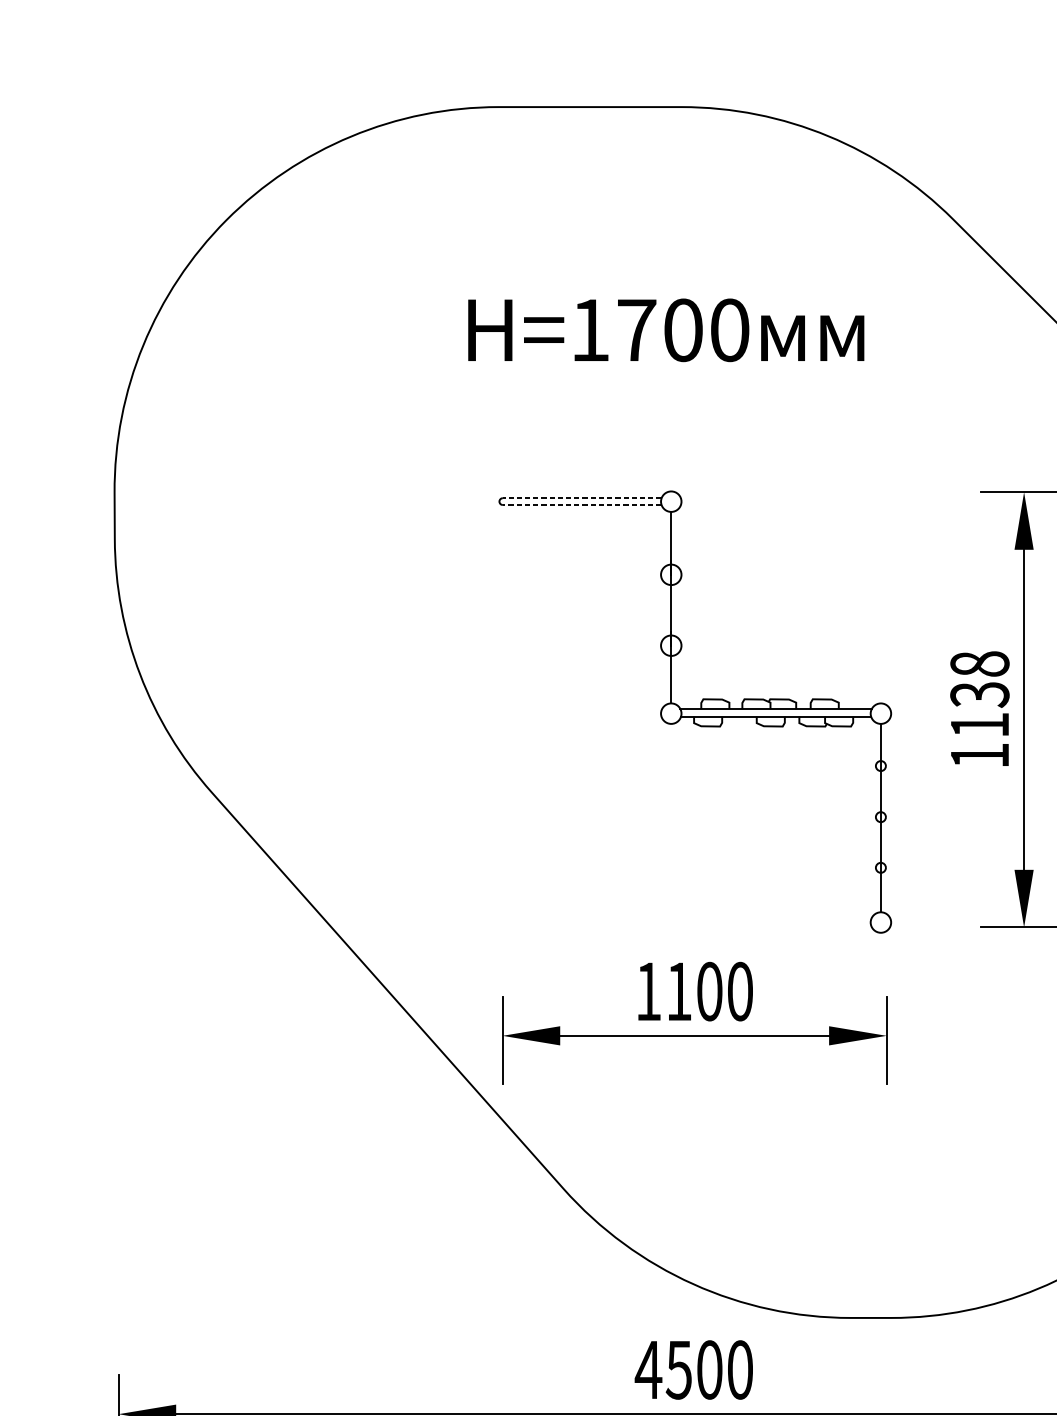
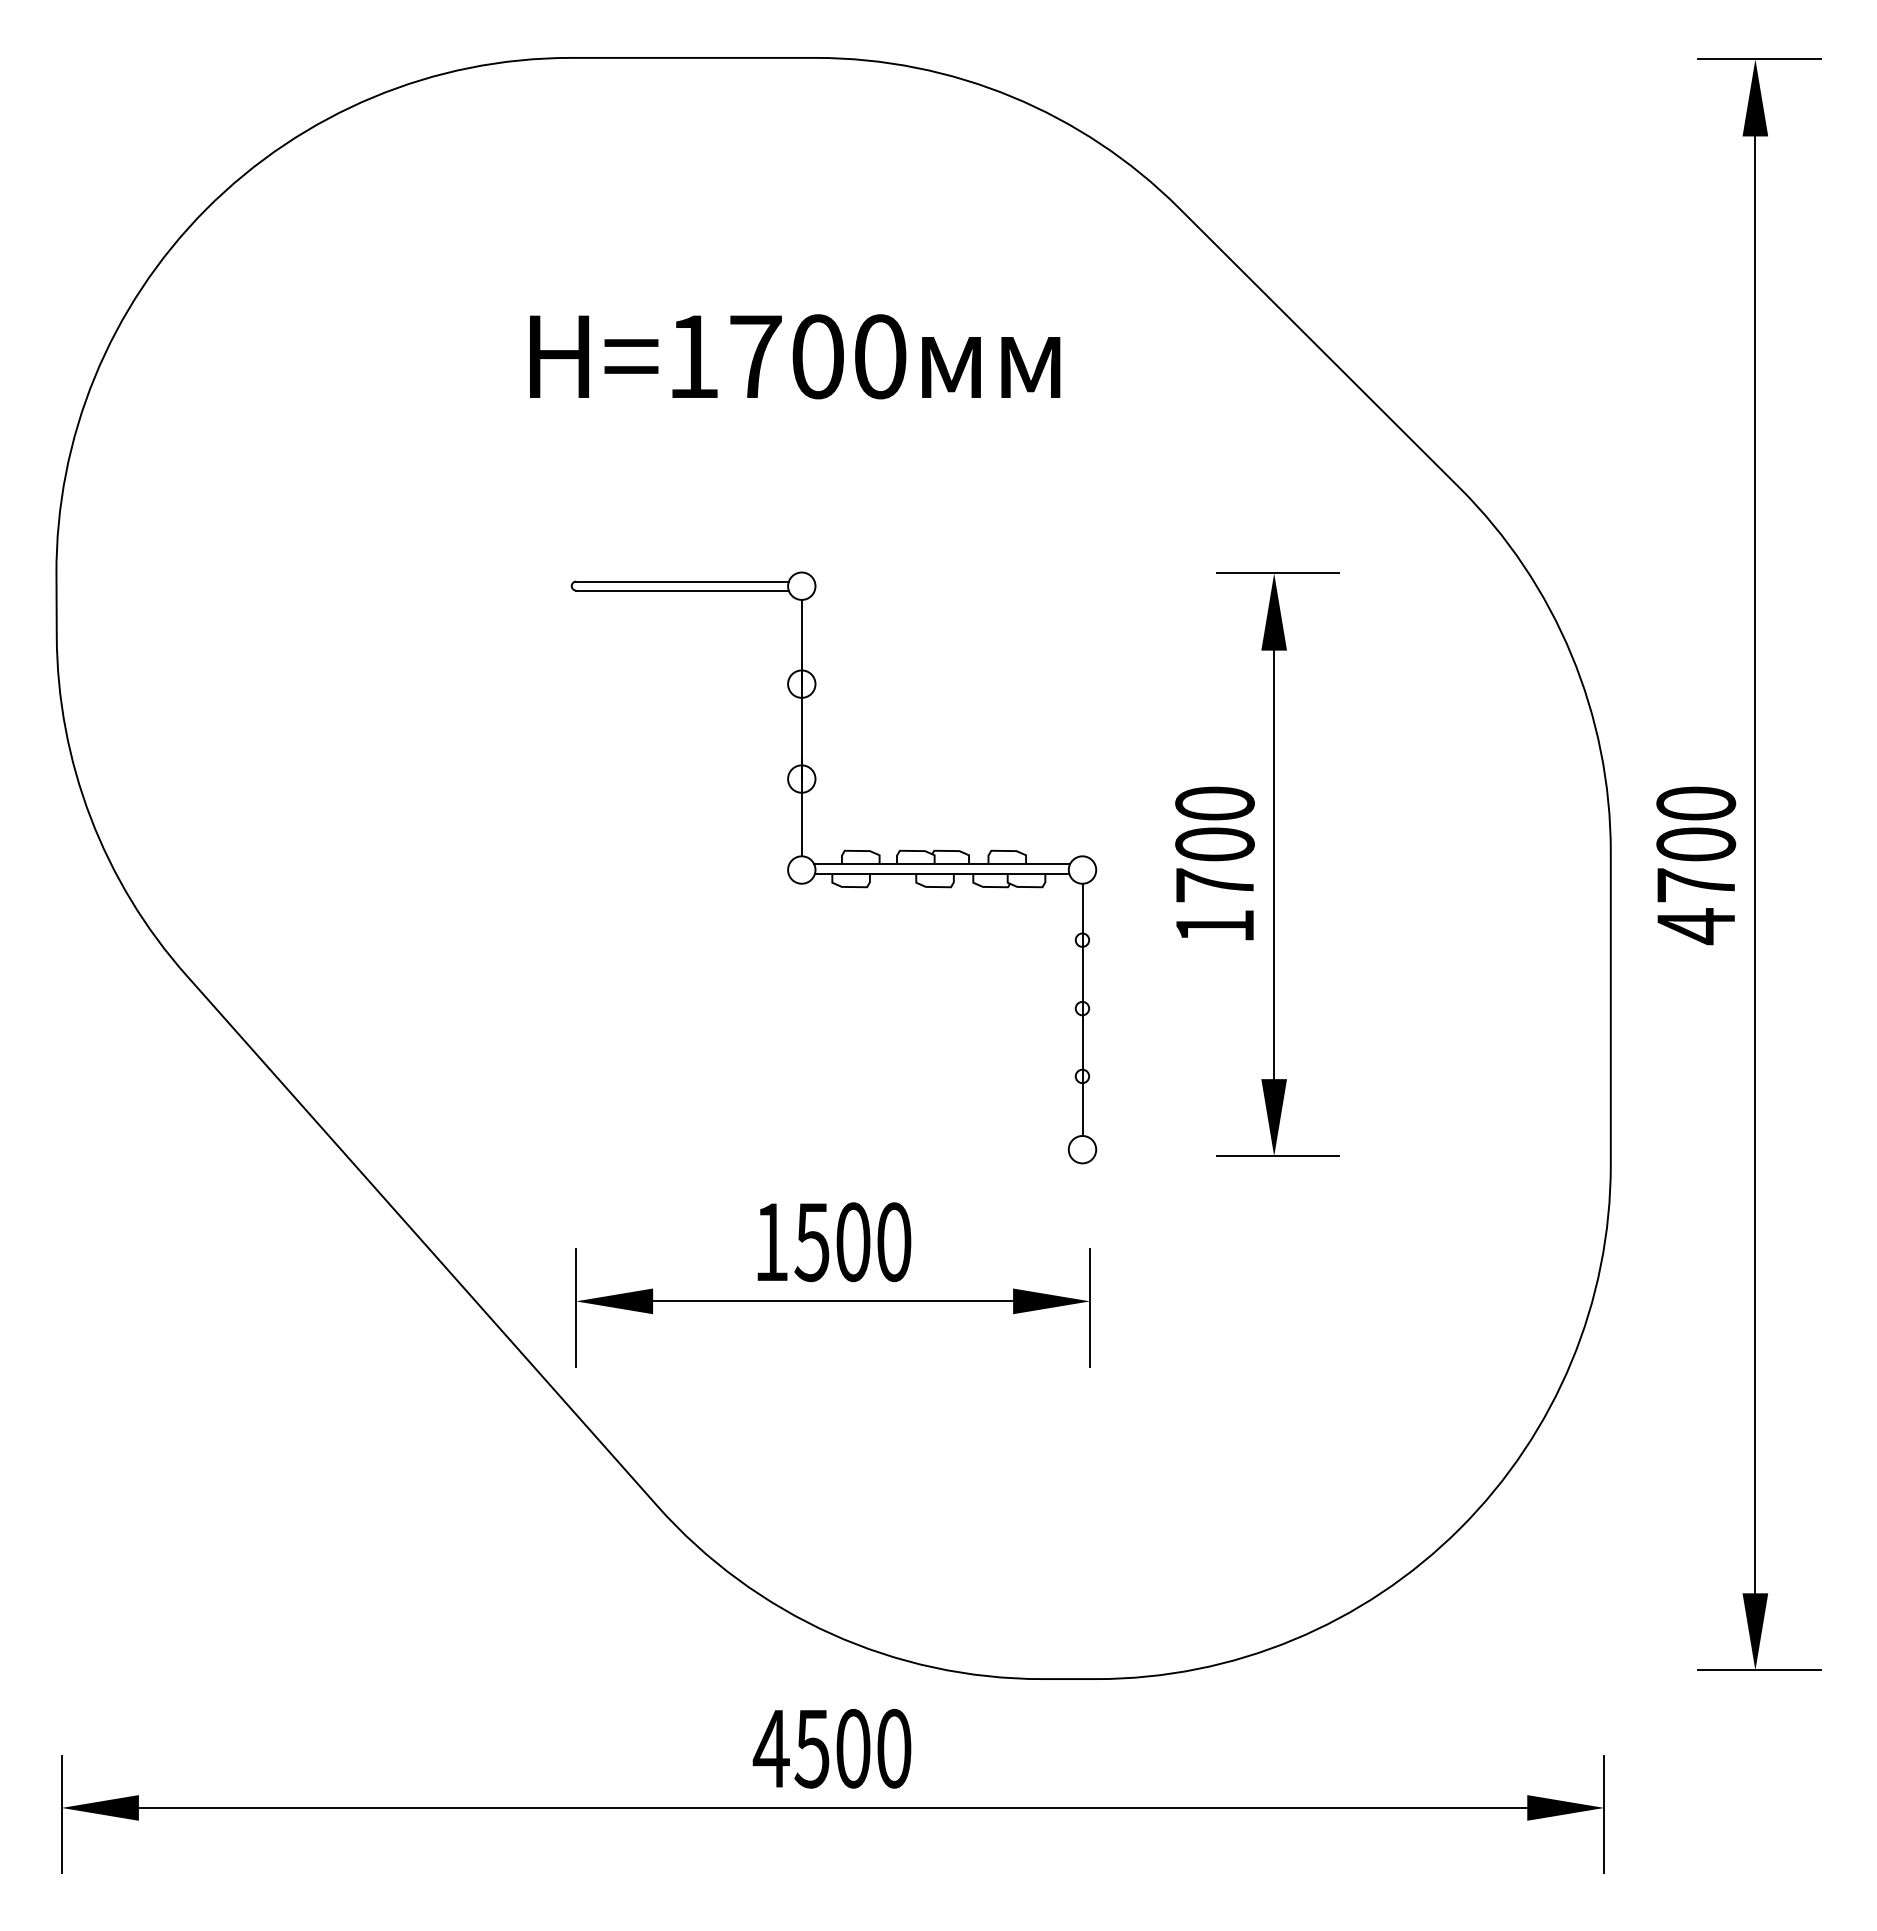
line: (582, 498) -> (682, 581), dashed -> solid
line: (582, 504) -> (682, 590), dashed -> solid
text: (979, 694) -> (1214, 844), 1138 -> 1700
text: (678, 991) -> (811, 1242), 1100 -> 1500

